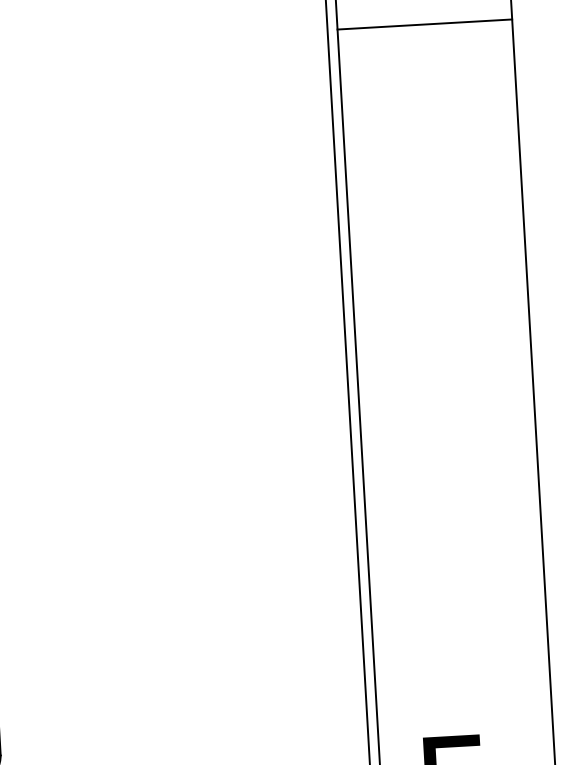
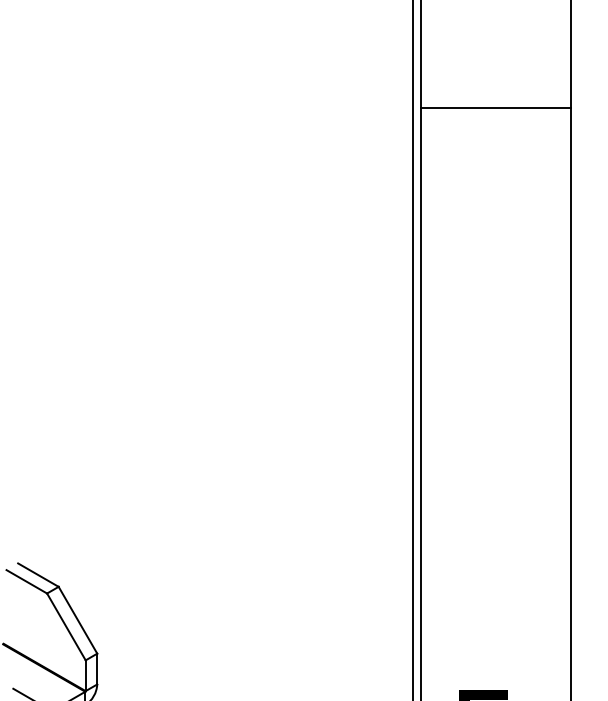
line: (425, 24) -> (496, 108), moved

